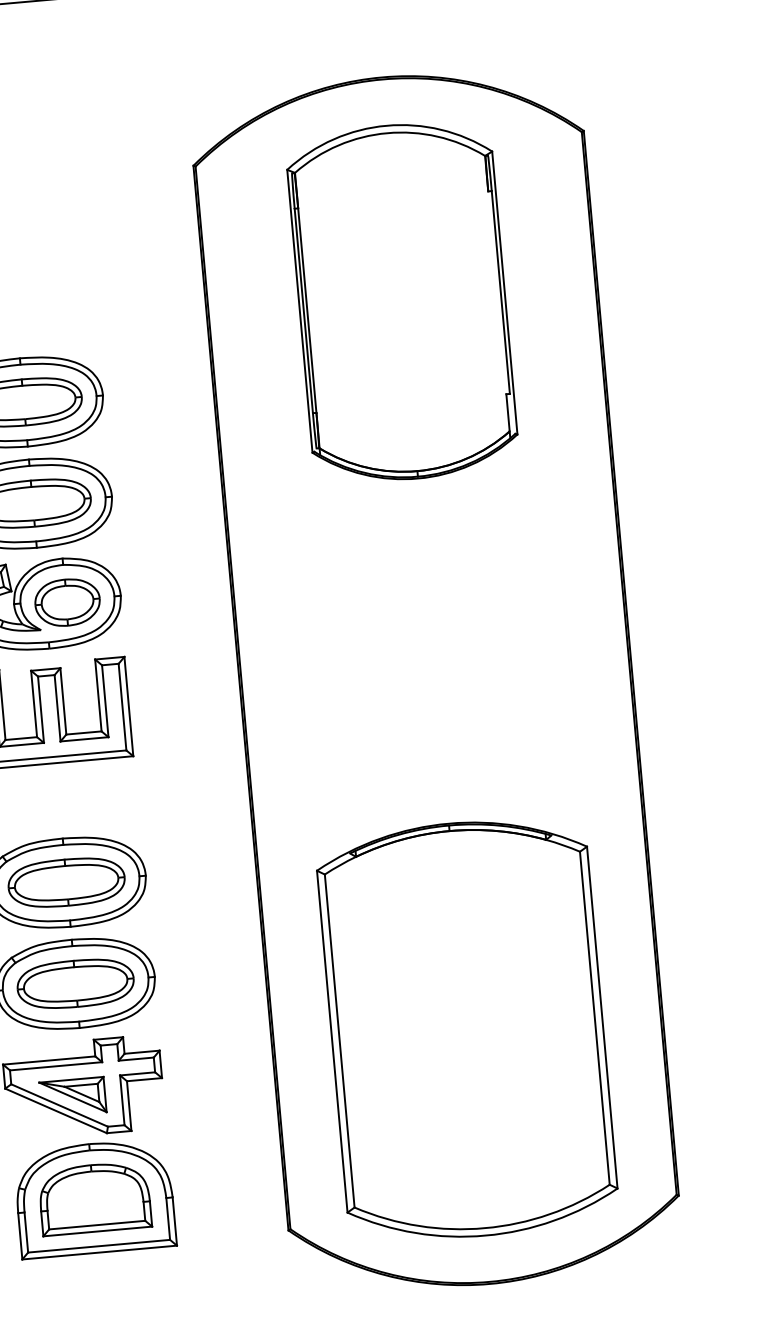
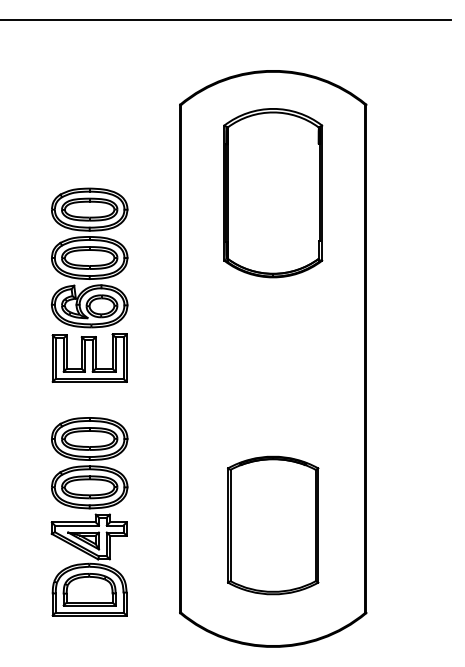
part: (402, 302) -> (273, 193), moved
part: (465, 1029) -> (272, 525), size x0.7

